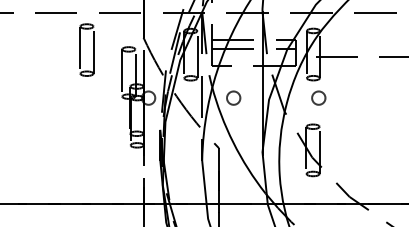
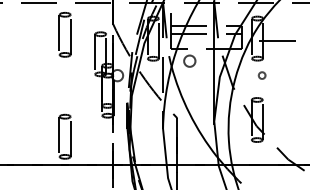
circle: (233, 97) -> (189, 60), moved
circle: (318, 97) -> (261, 75), size x0.6
part: (86, 169) -> (64, 136), added

